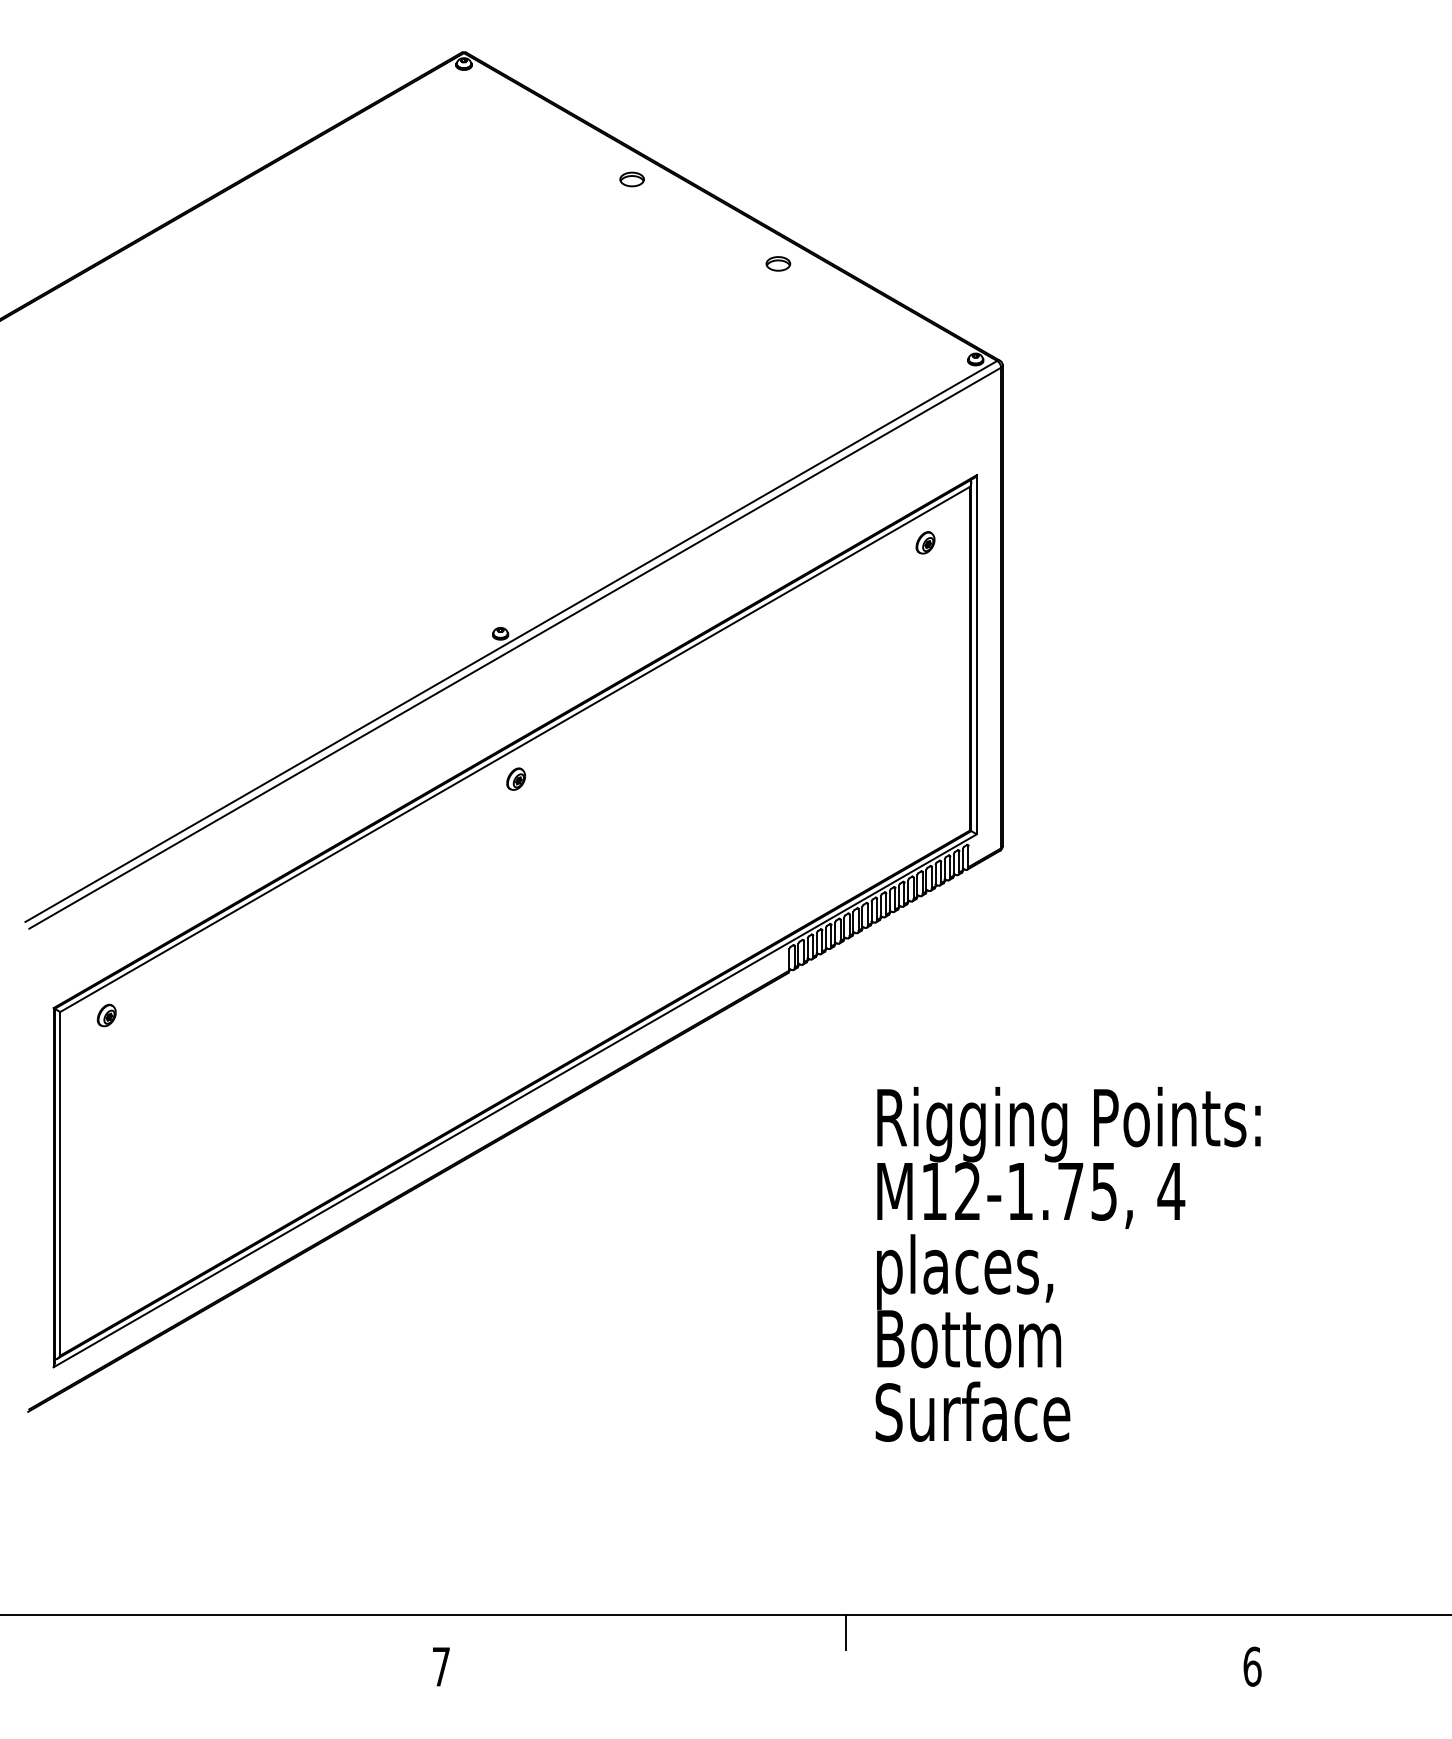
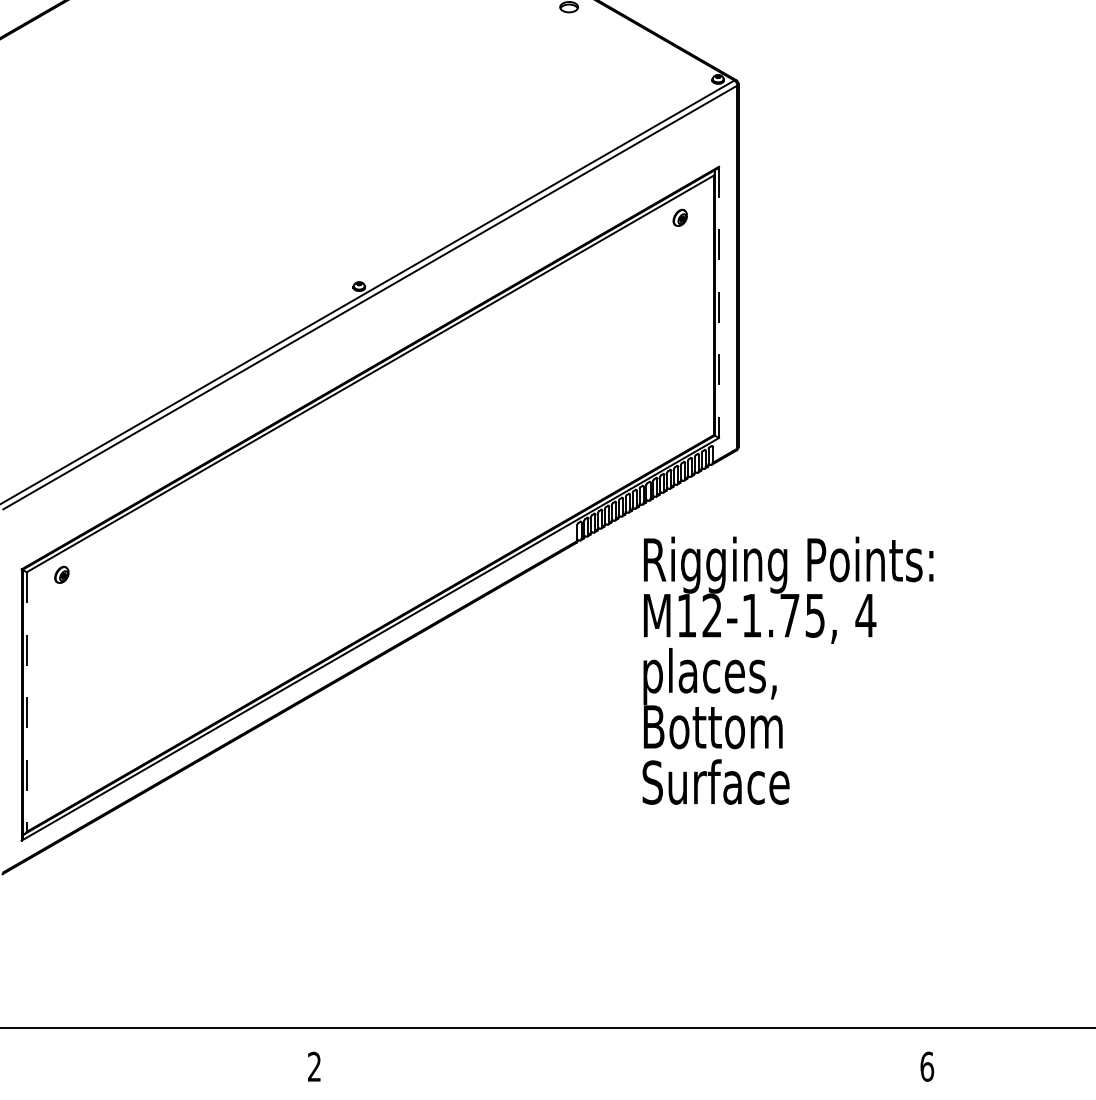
line: (976, 654) -> (718, 302), solid -> dashed
part: (516, 778) -> (371, 395), removed
line: (60, 1183) -> (26, 701), solid -> dashed
text: (1067, 1264) -> (787, 670), moved
line: (846, 1632) -> (620, 1040), removed
text: (440, 1666) -> (313, 1066), 7 -> 2

